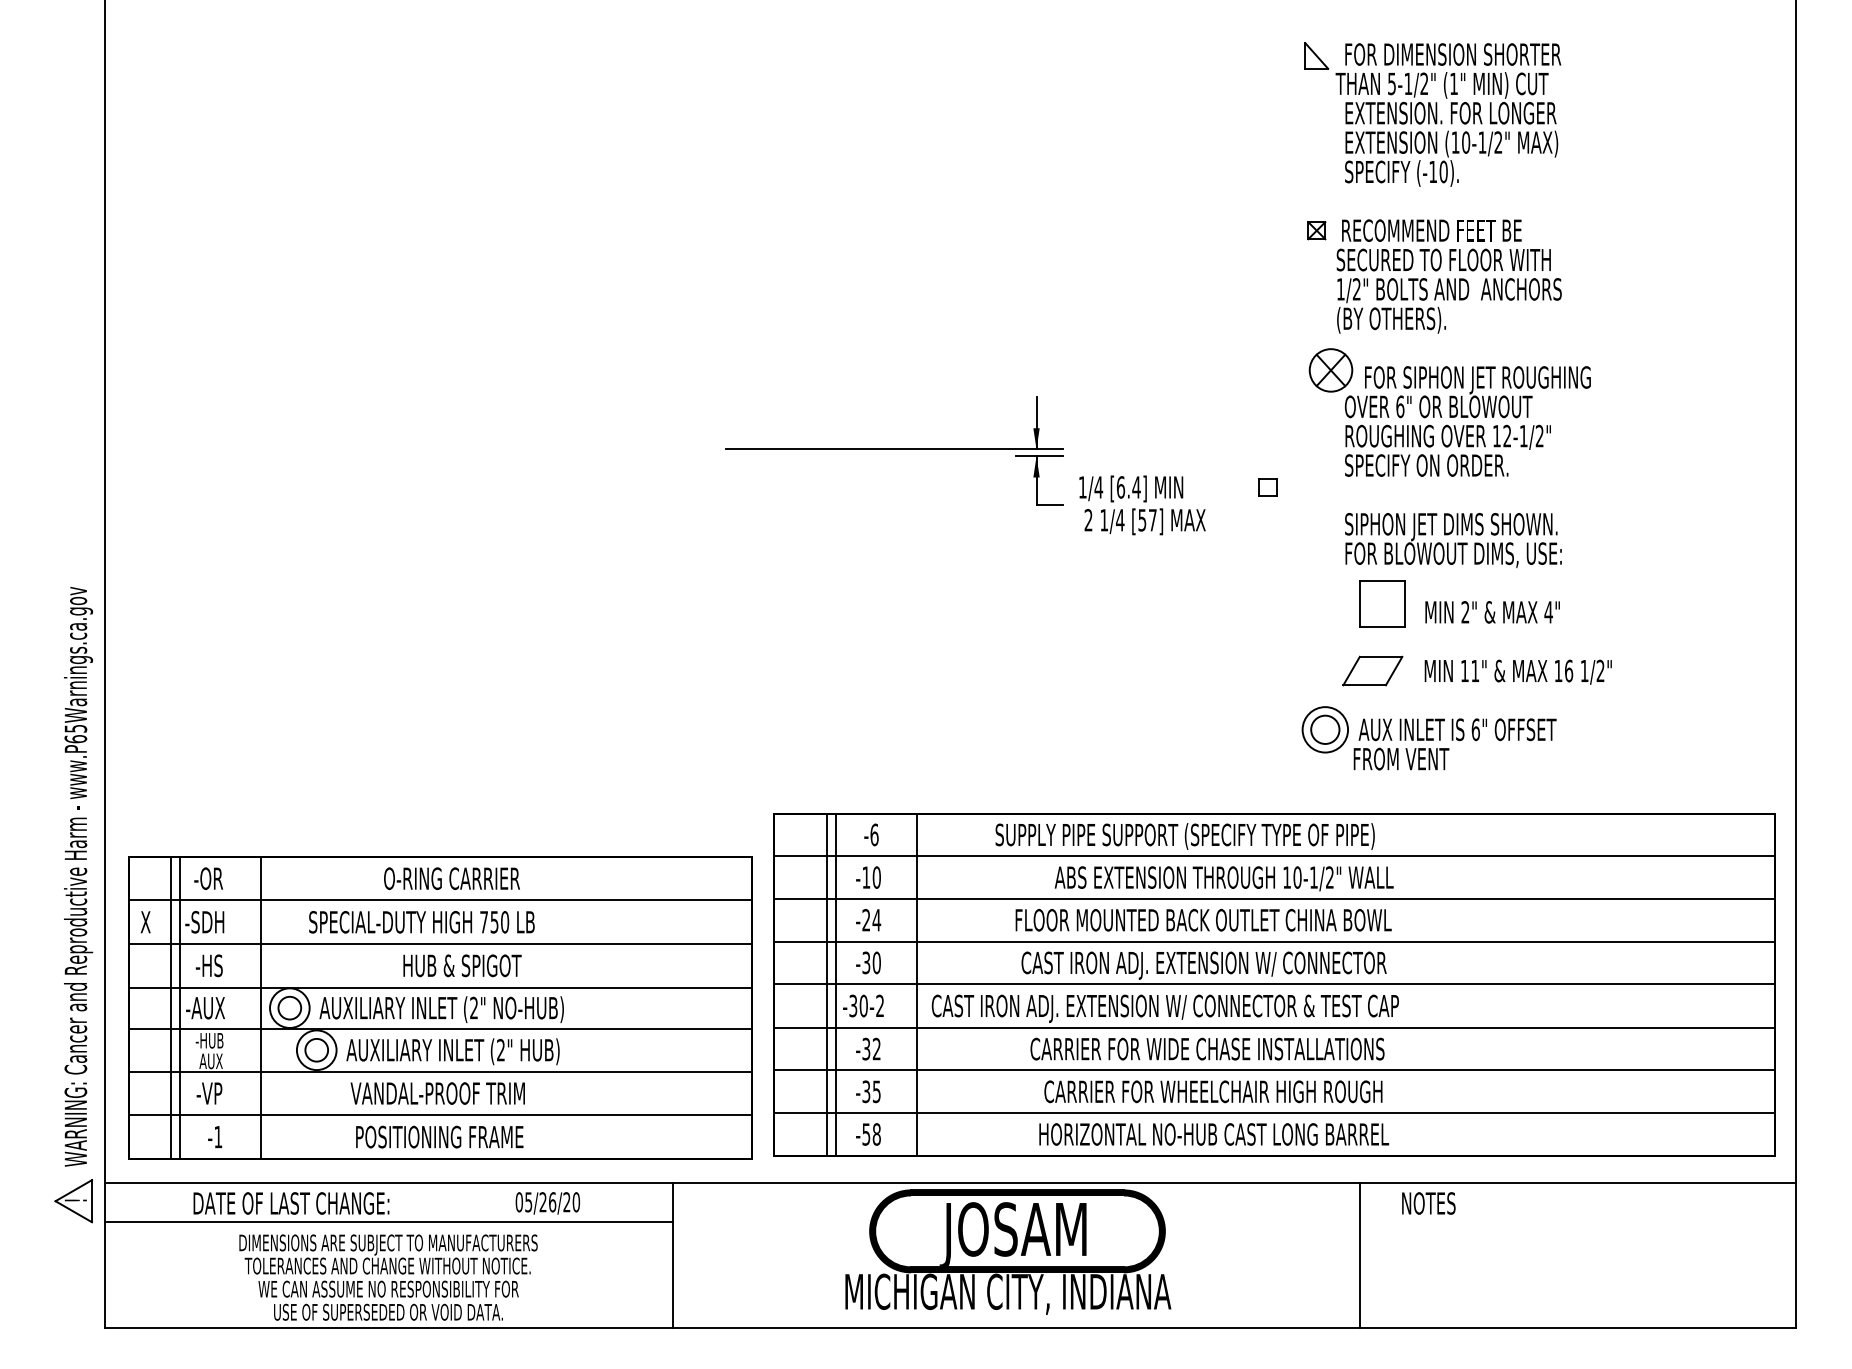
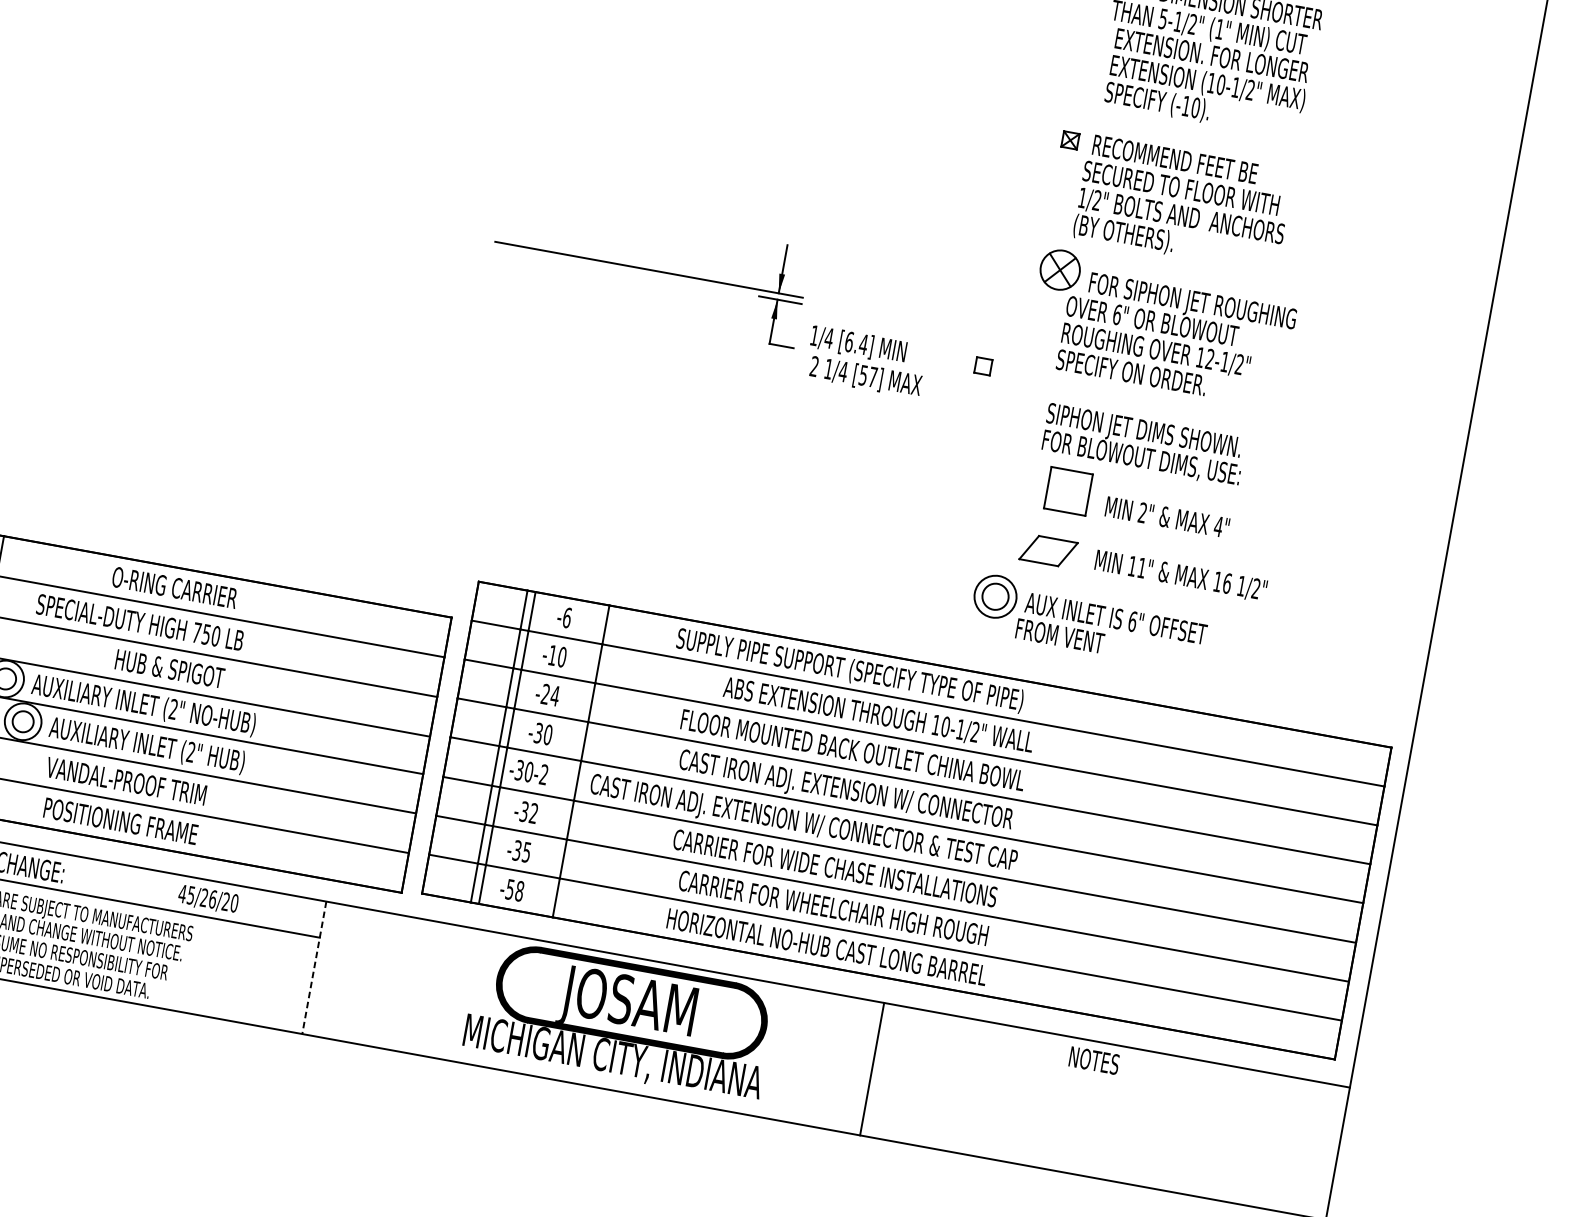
text: (519, 1202) -> (182, 894), 05/26/20 -> 45/26/20
text: (1428, 1203) -> (1094, 1060), moved
line: (673, 1255) -> (314, 967), solid -> dashed
line: (1360, 1255) -> (872, 1069), moved

